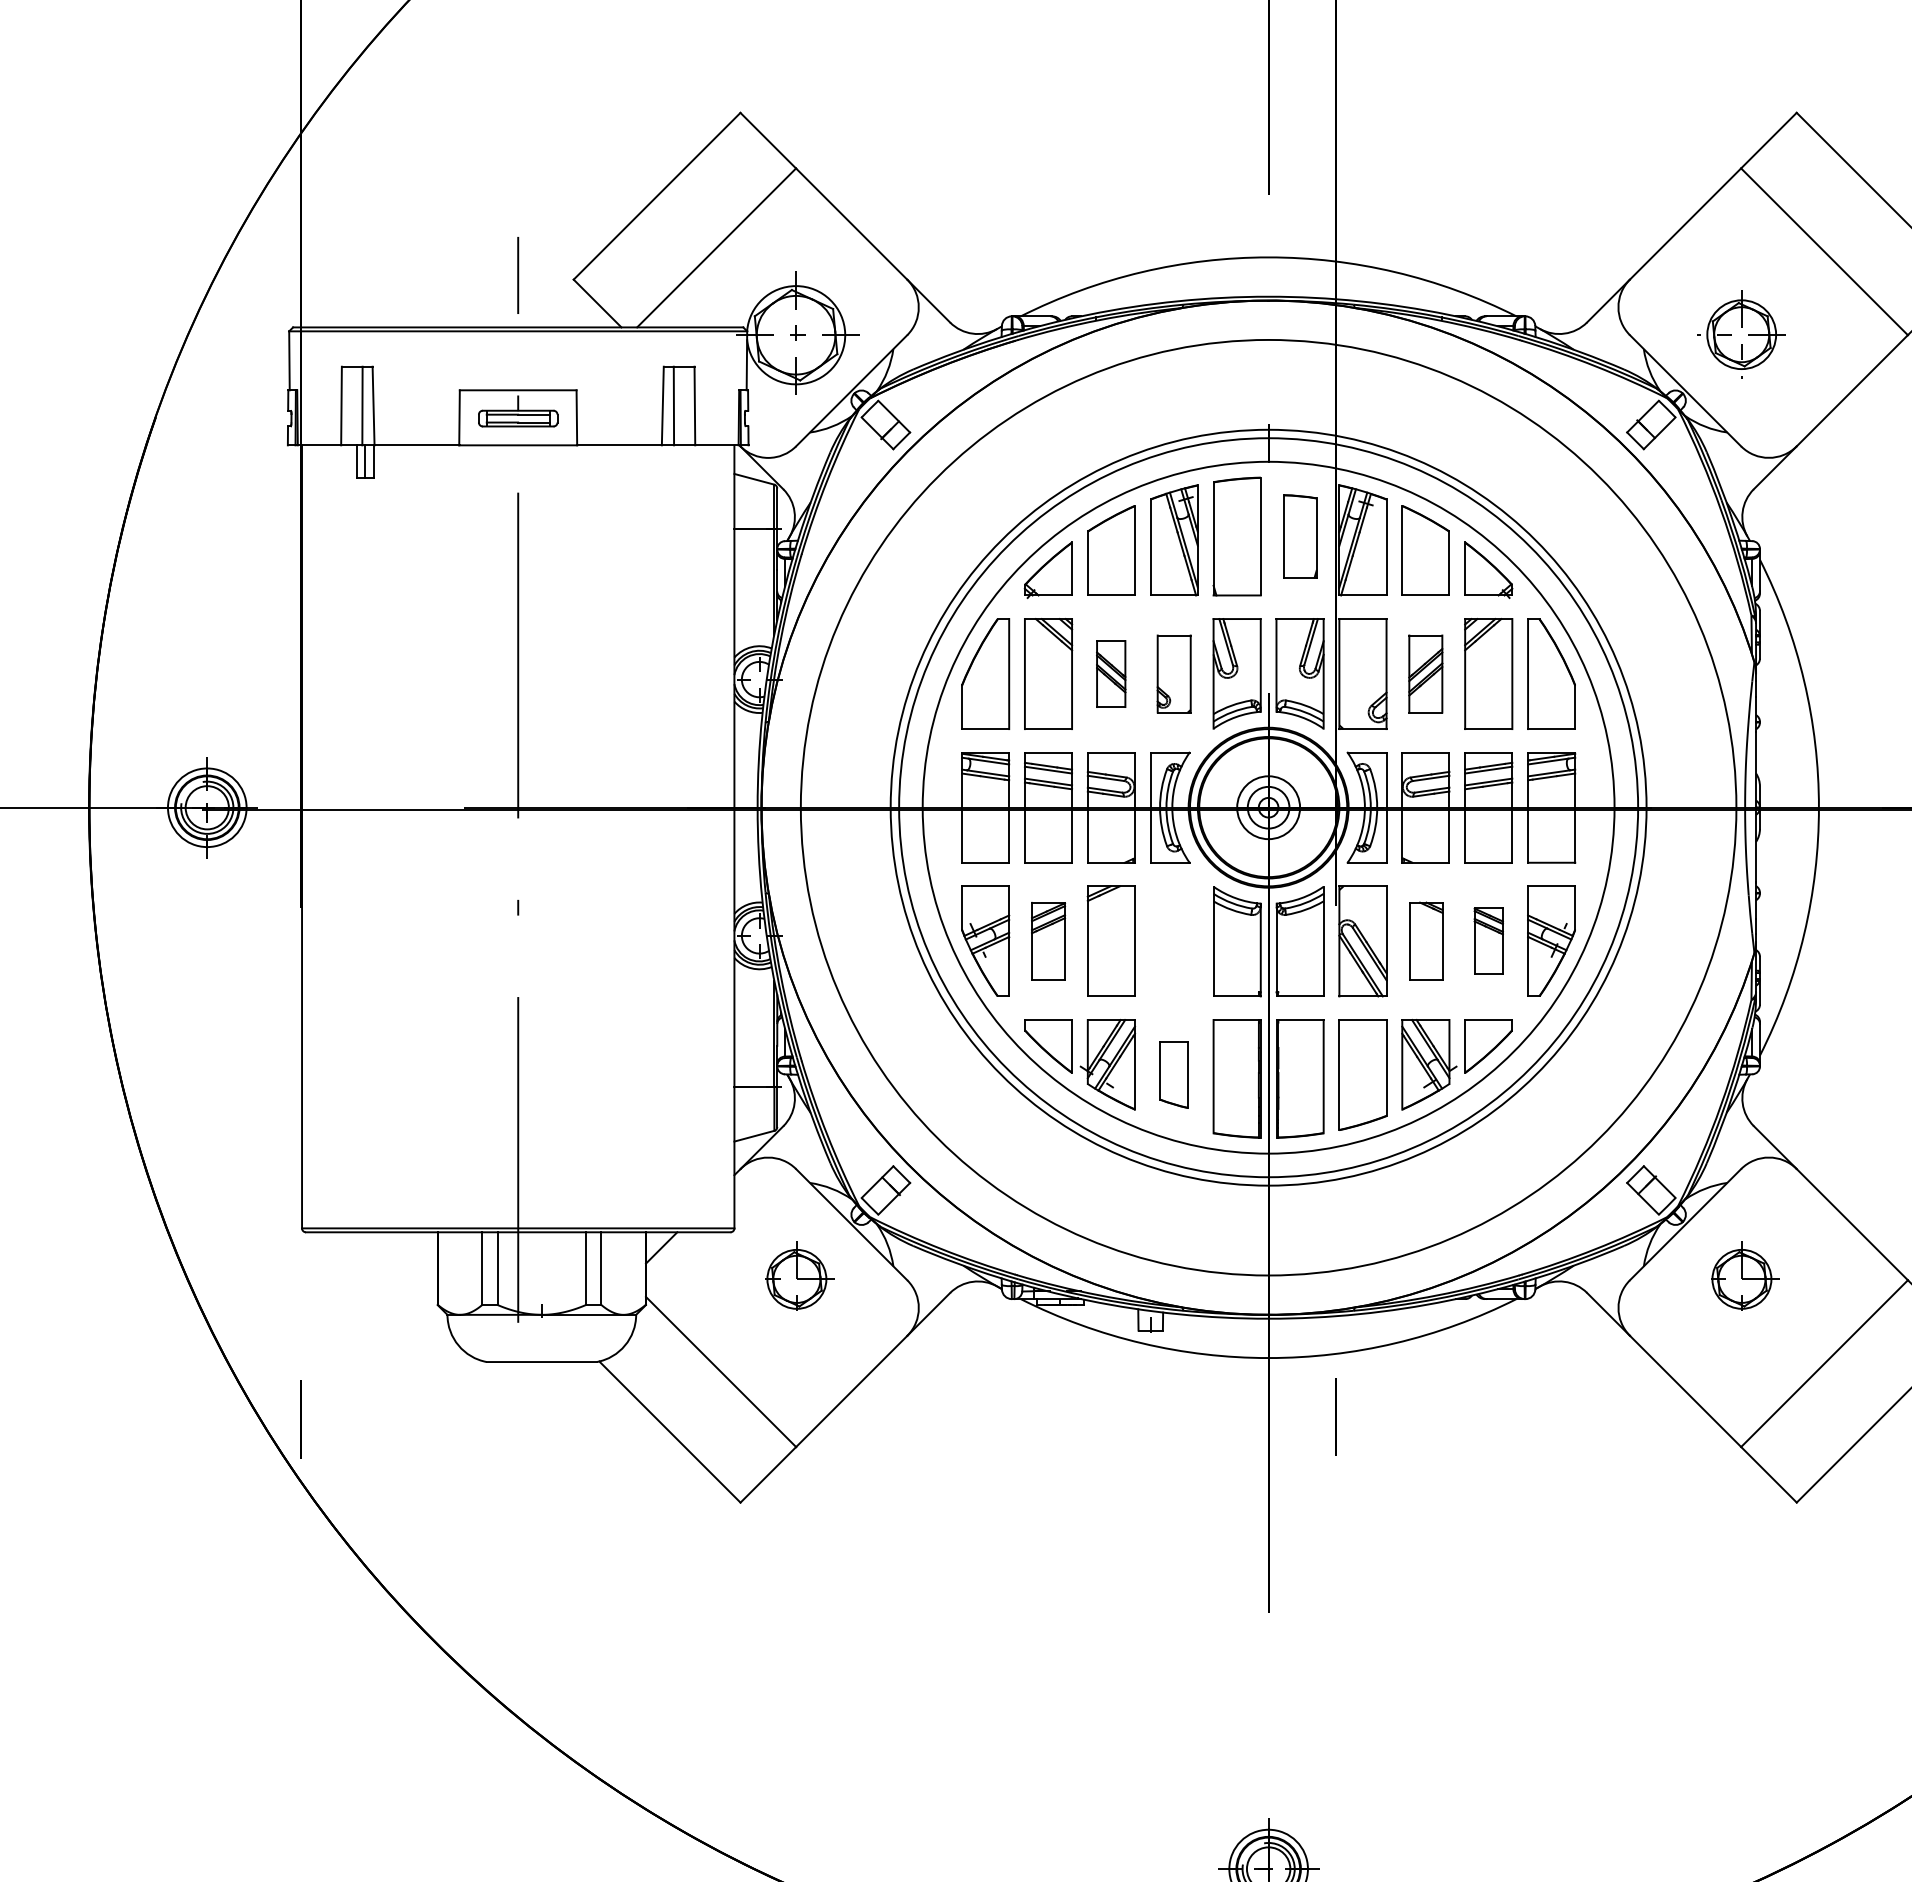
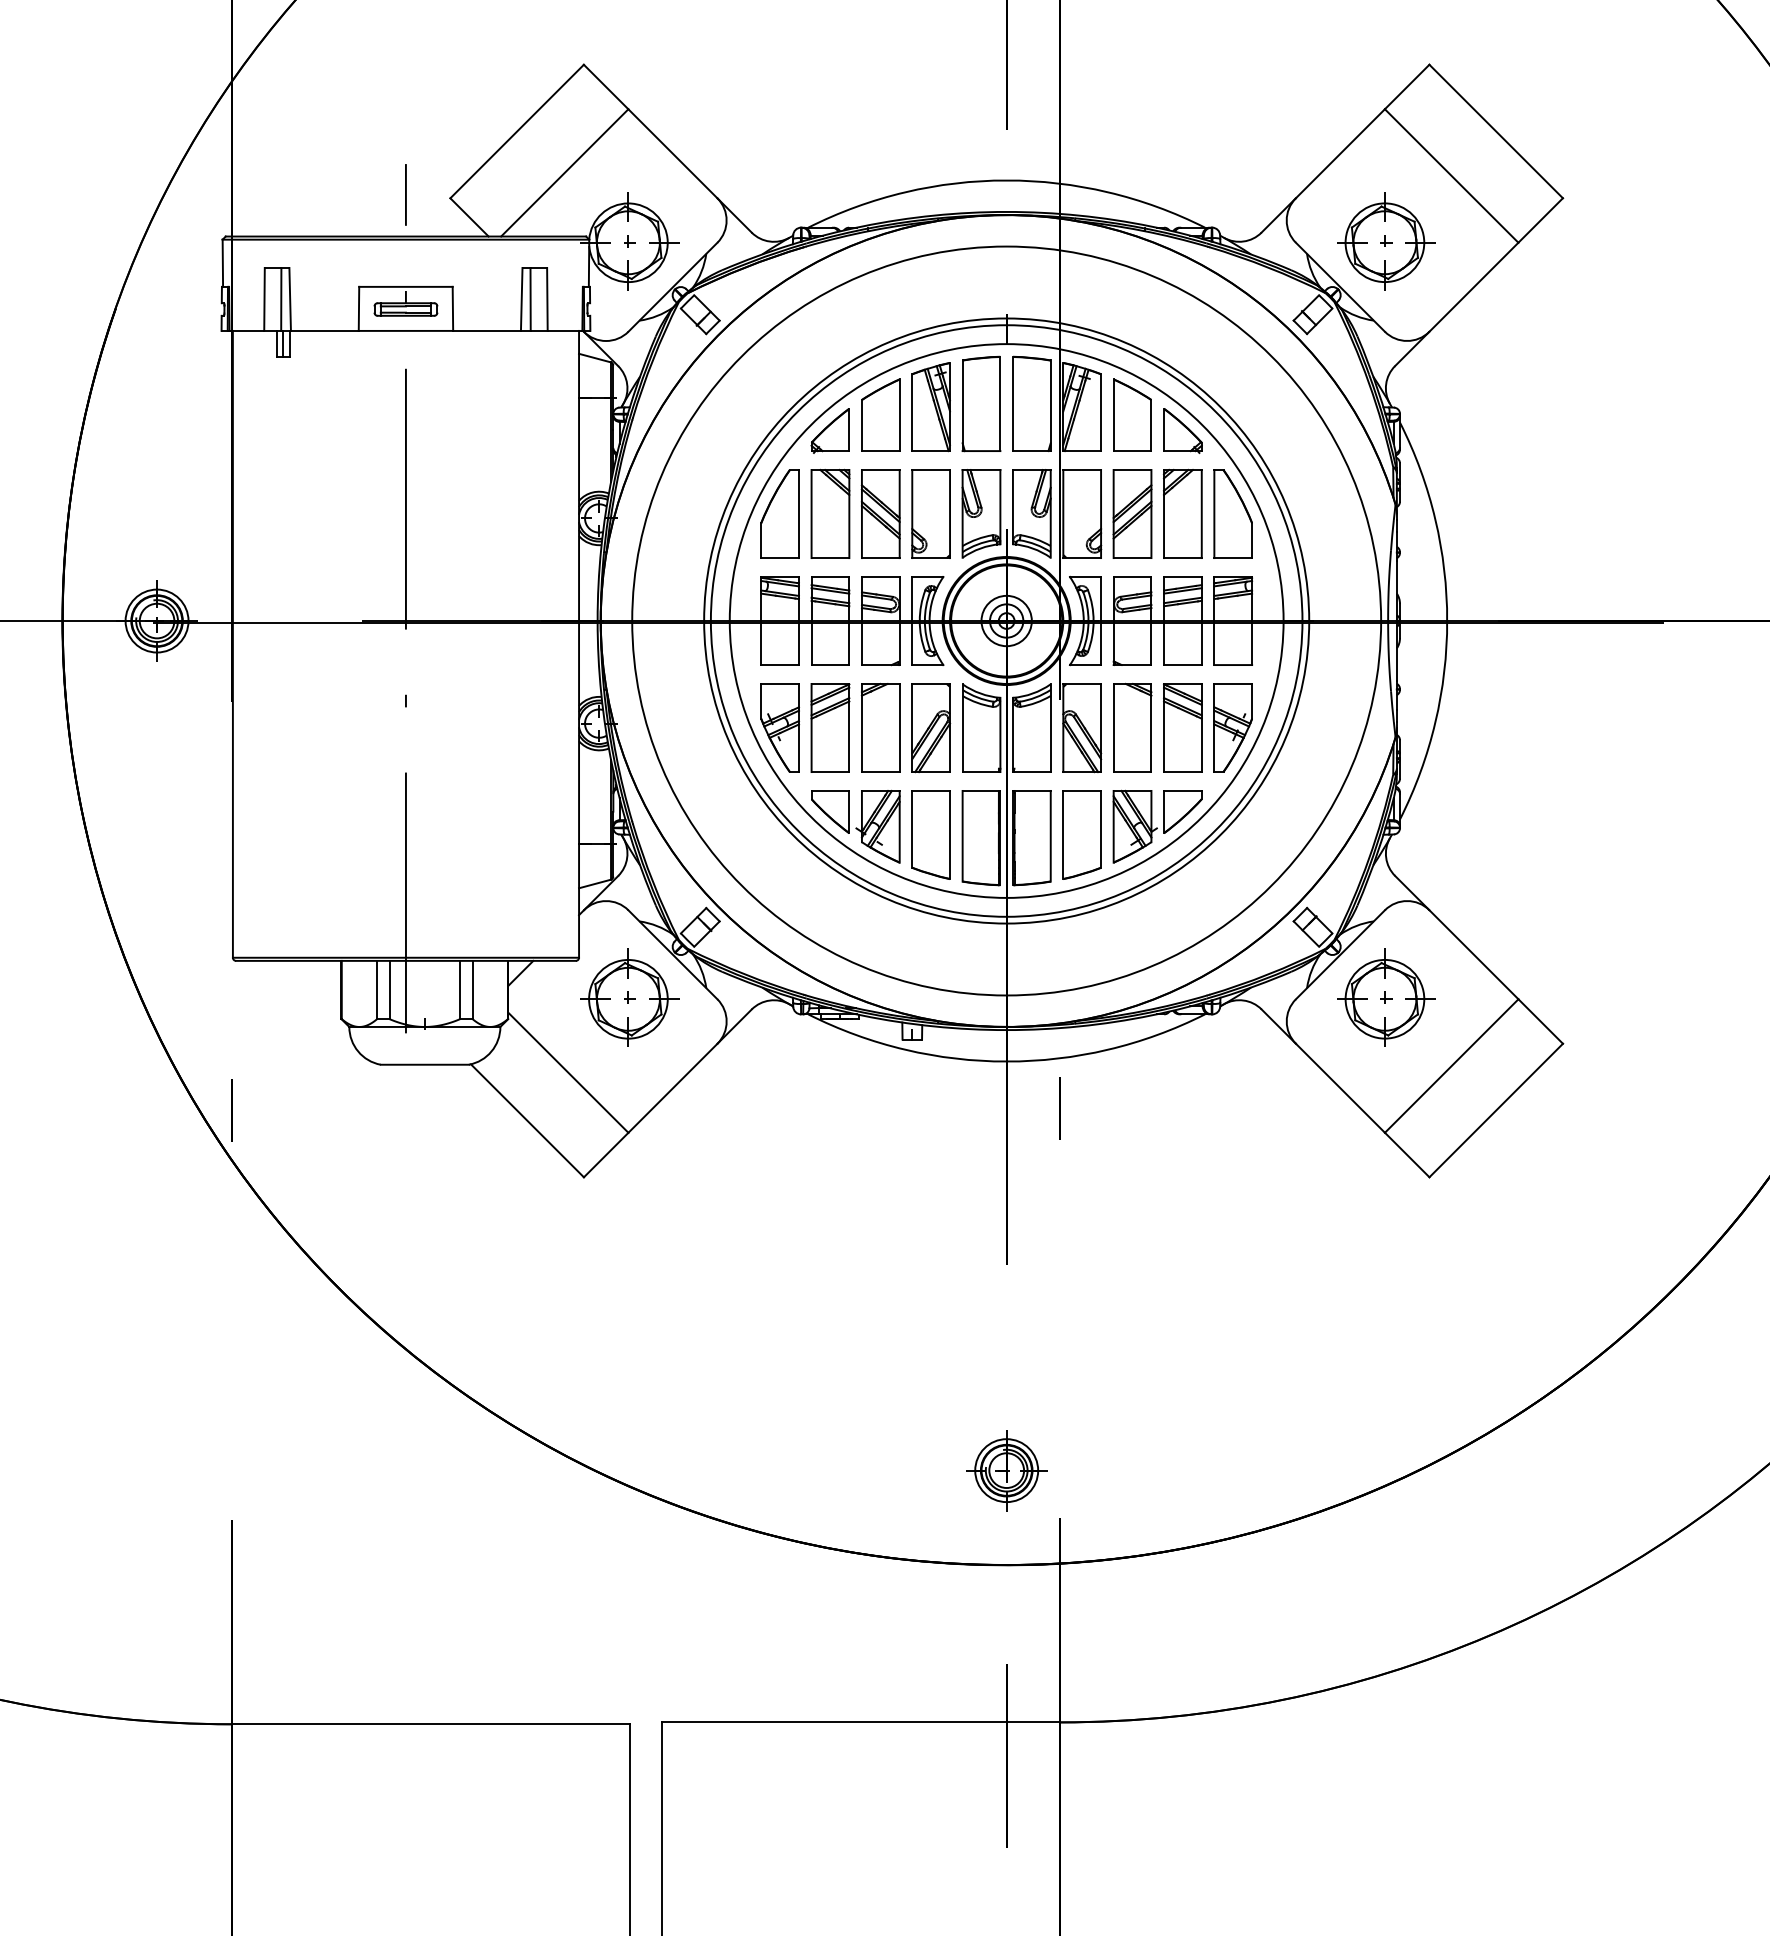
part: (1743, 333) -> (1386, 241), size x1.43
part: (1299, 535) -> (1031, 403), size x1.43
part: (1111, 673) -> (880, 513), size x1.67
part: (1173, 673) -> (930, 513), size x1.43
part: (1425, 673) -> (1132, 513), size x1.43
part: (1048, 940) -> (830, 727), size x1.43
part: (1425, 940) -> (1132, 727), size x1.43
part: (1488, 940) -> (1182, 727), size x1.67
part: (1174, 941) -> (931, 728), added
part: (1173, 1074) -> (930, 834), size x1.67
part: (797, 1278) -> (629, 997), size x1.67
part: (1743, 1278) -> (1386, 997), size x1.67

